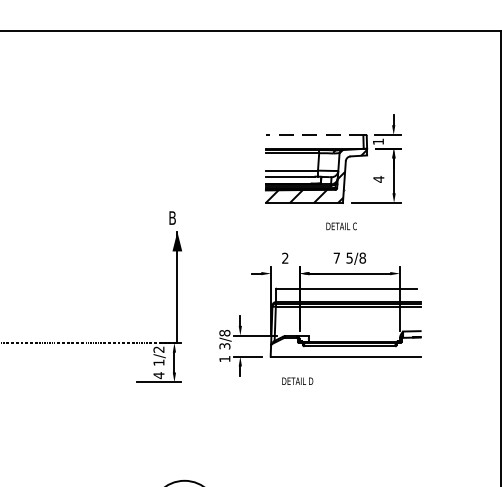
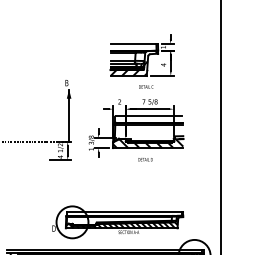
line: (314, 135) -> (133, 44), dashed -> solid
hatch: (346, 346) -> (148, 143), added
text: (297, 380) -> (145, 159), moved

